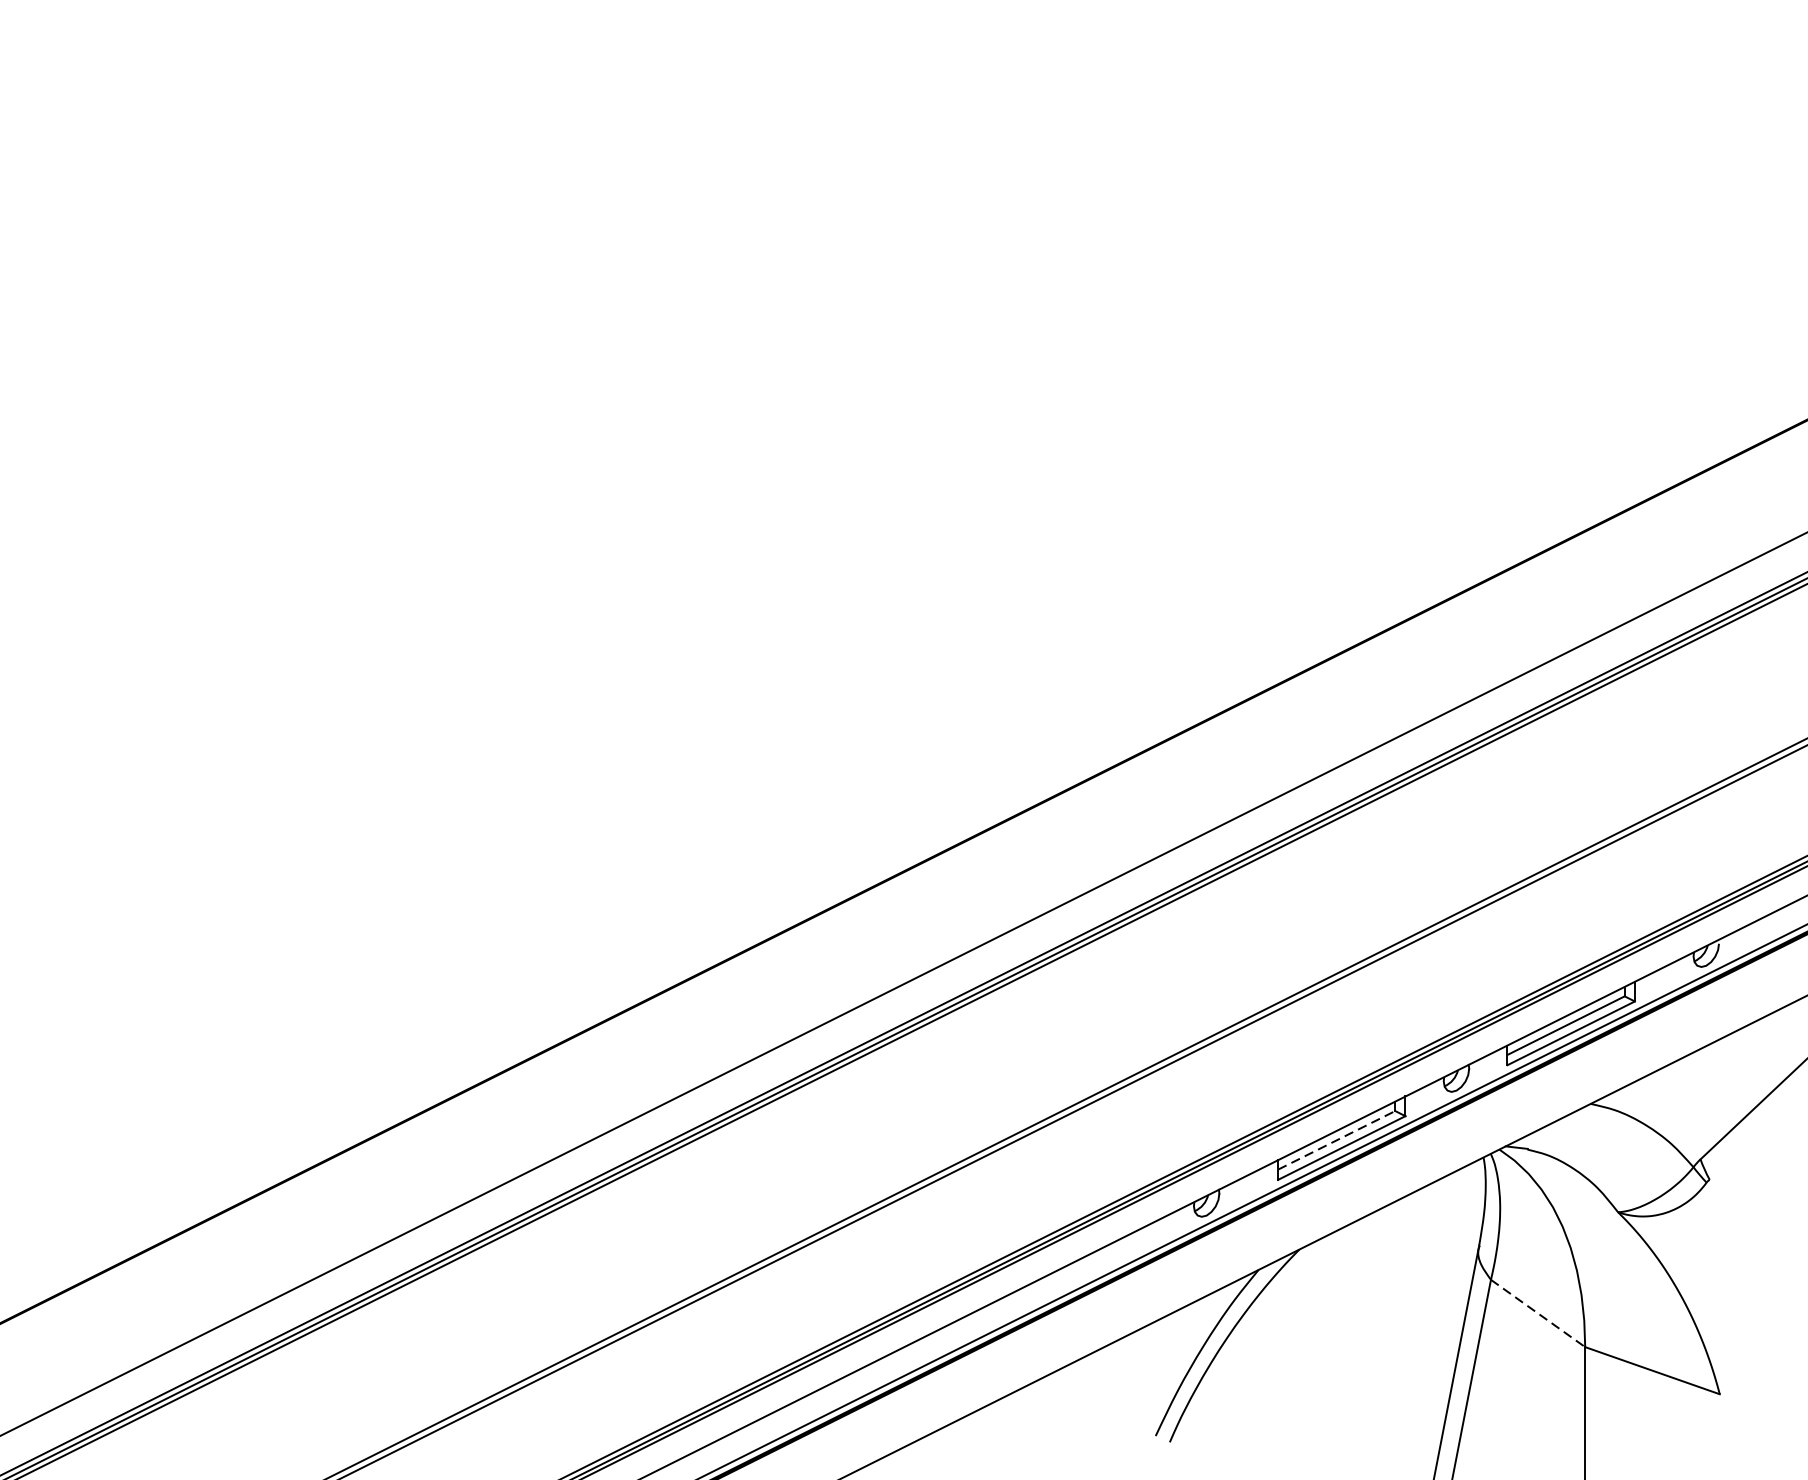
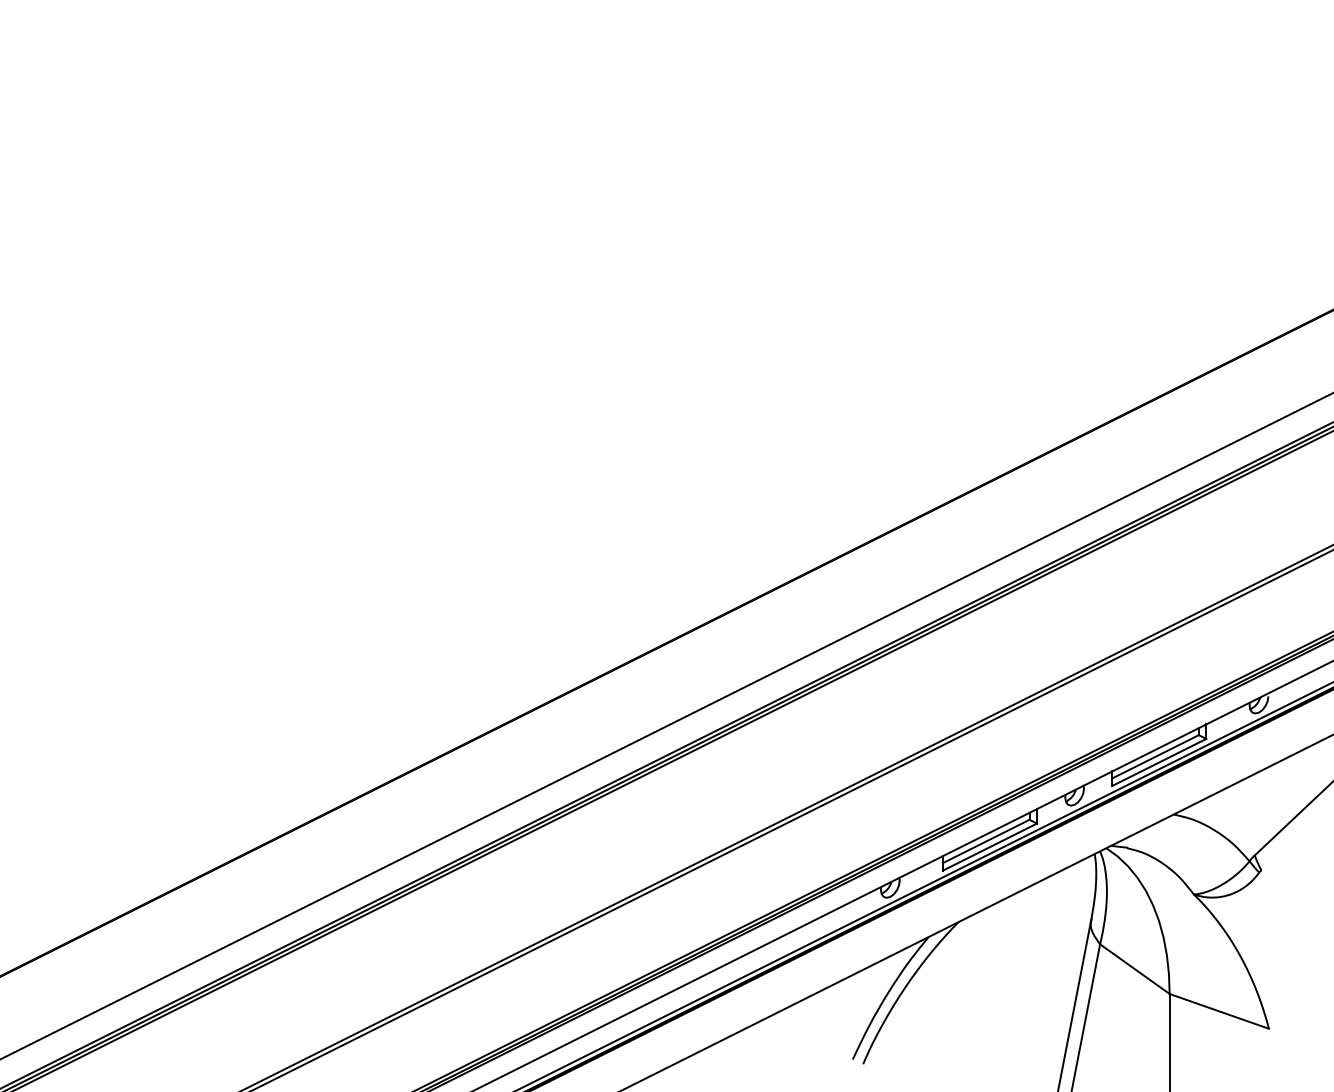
line: (1336, 1140) -> (986, 841), dashed -> solid
line: (1537, 1313) -> (1134, 969), dashed -> solid

